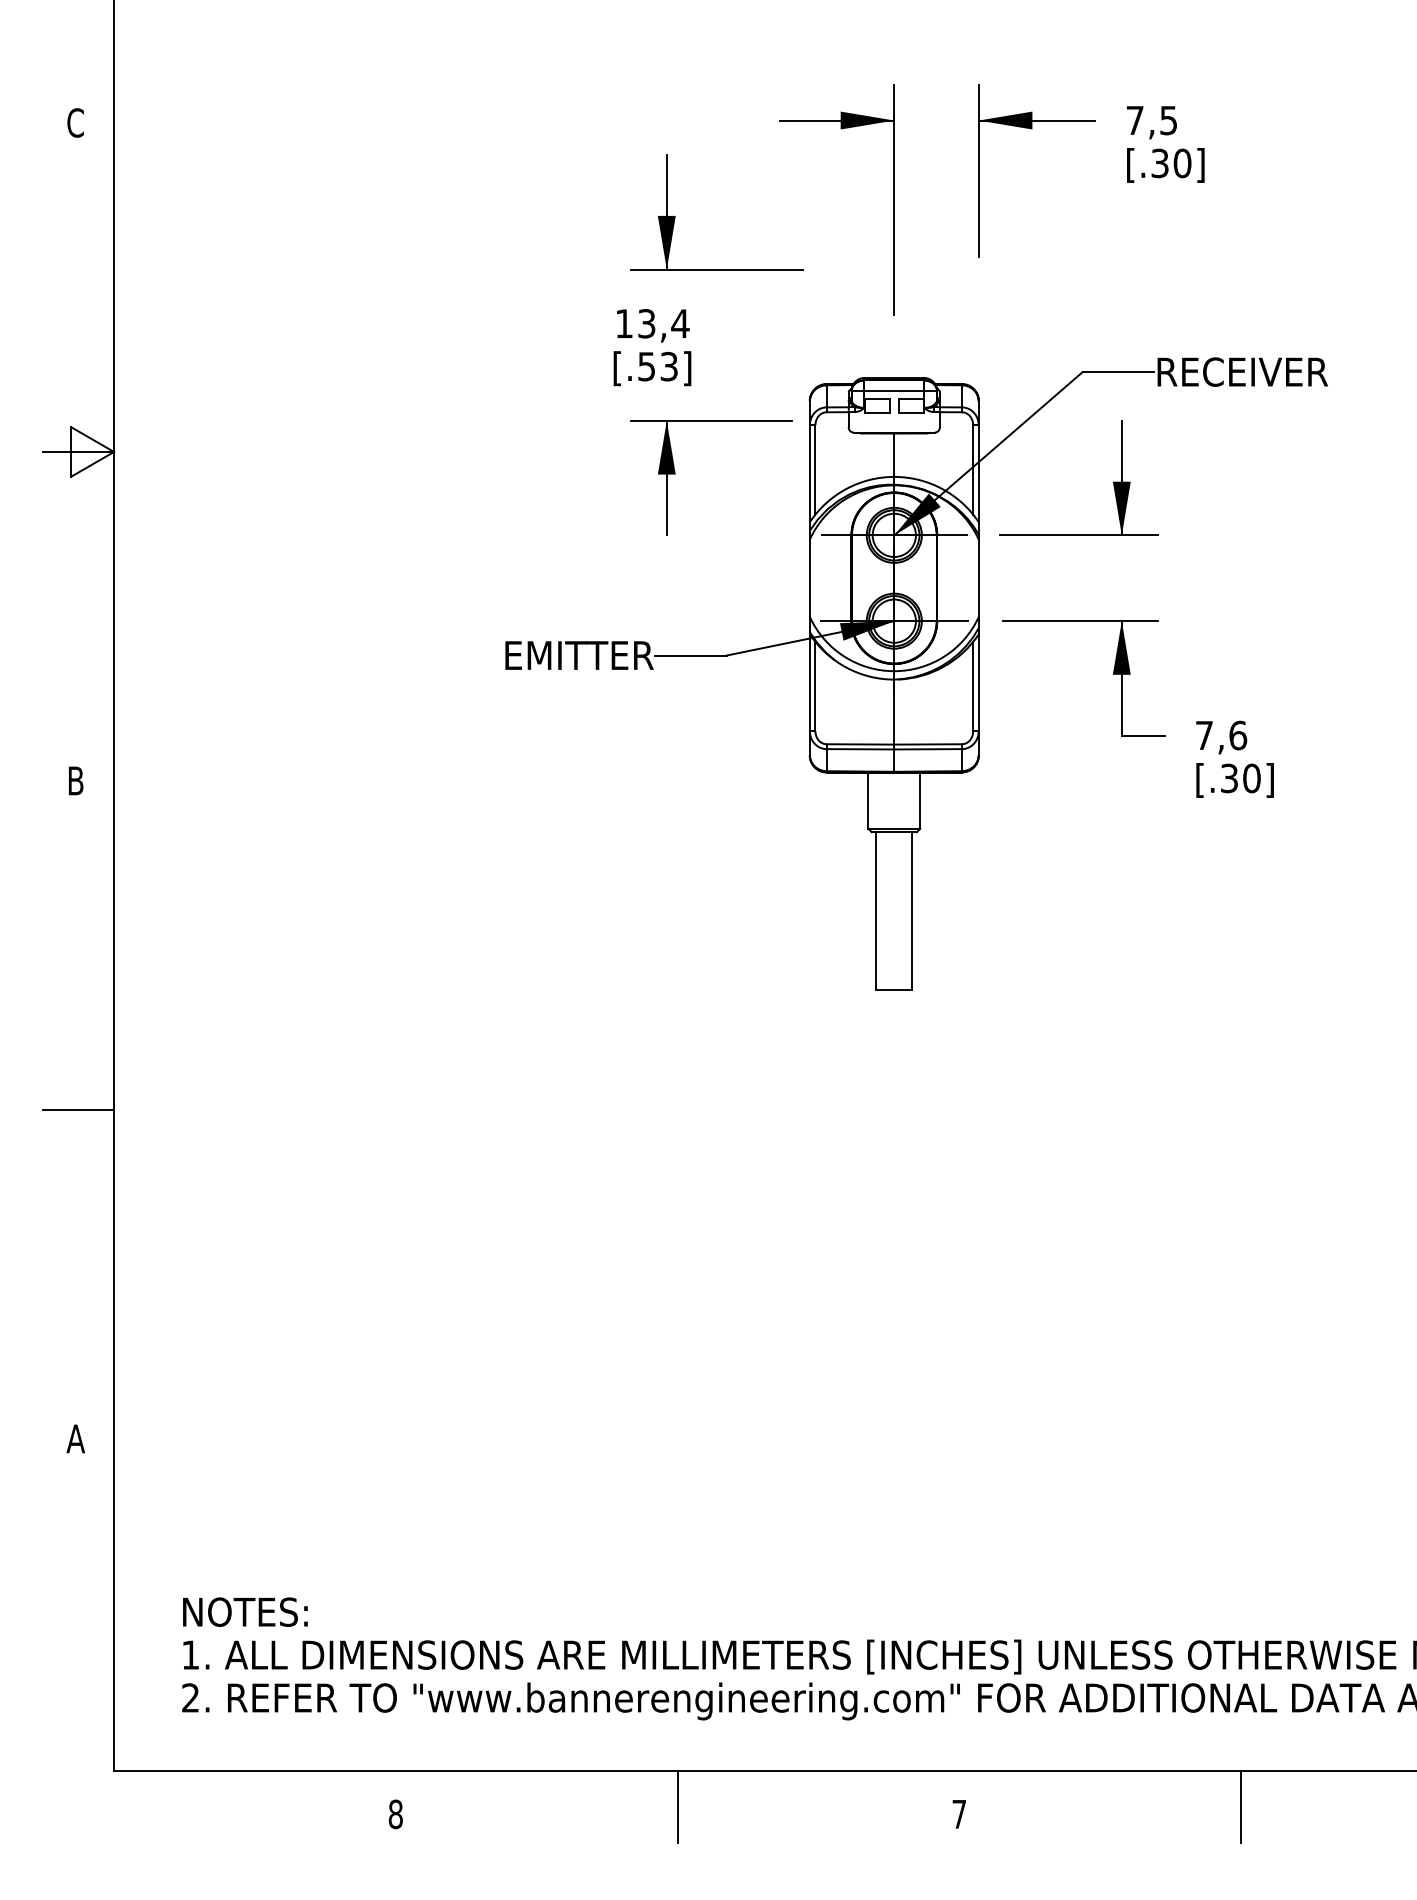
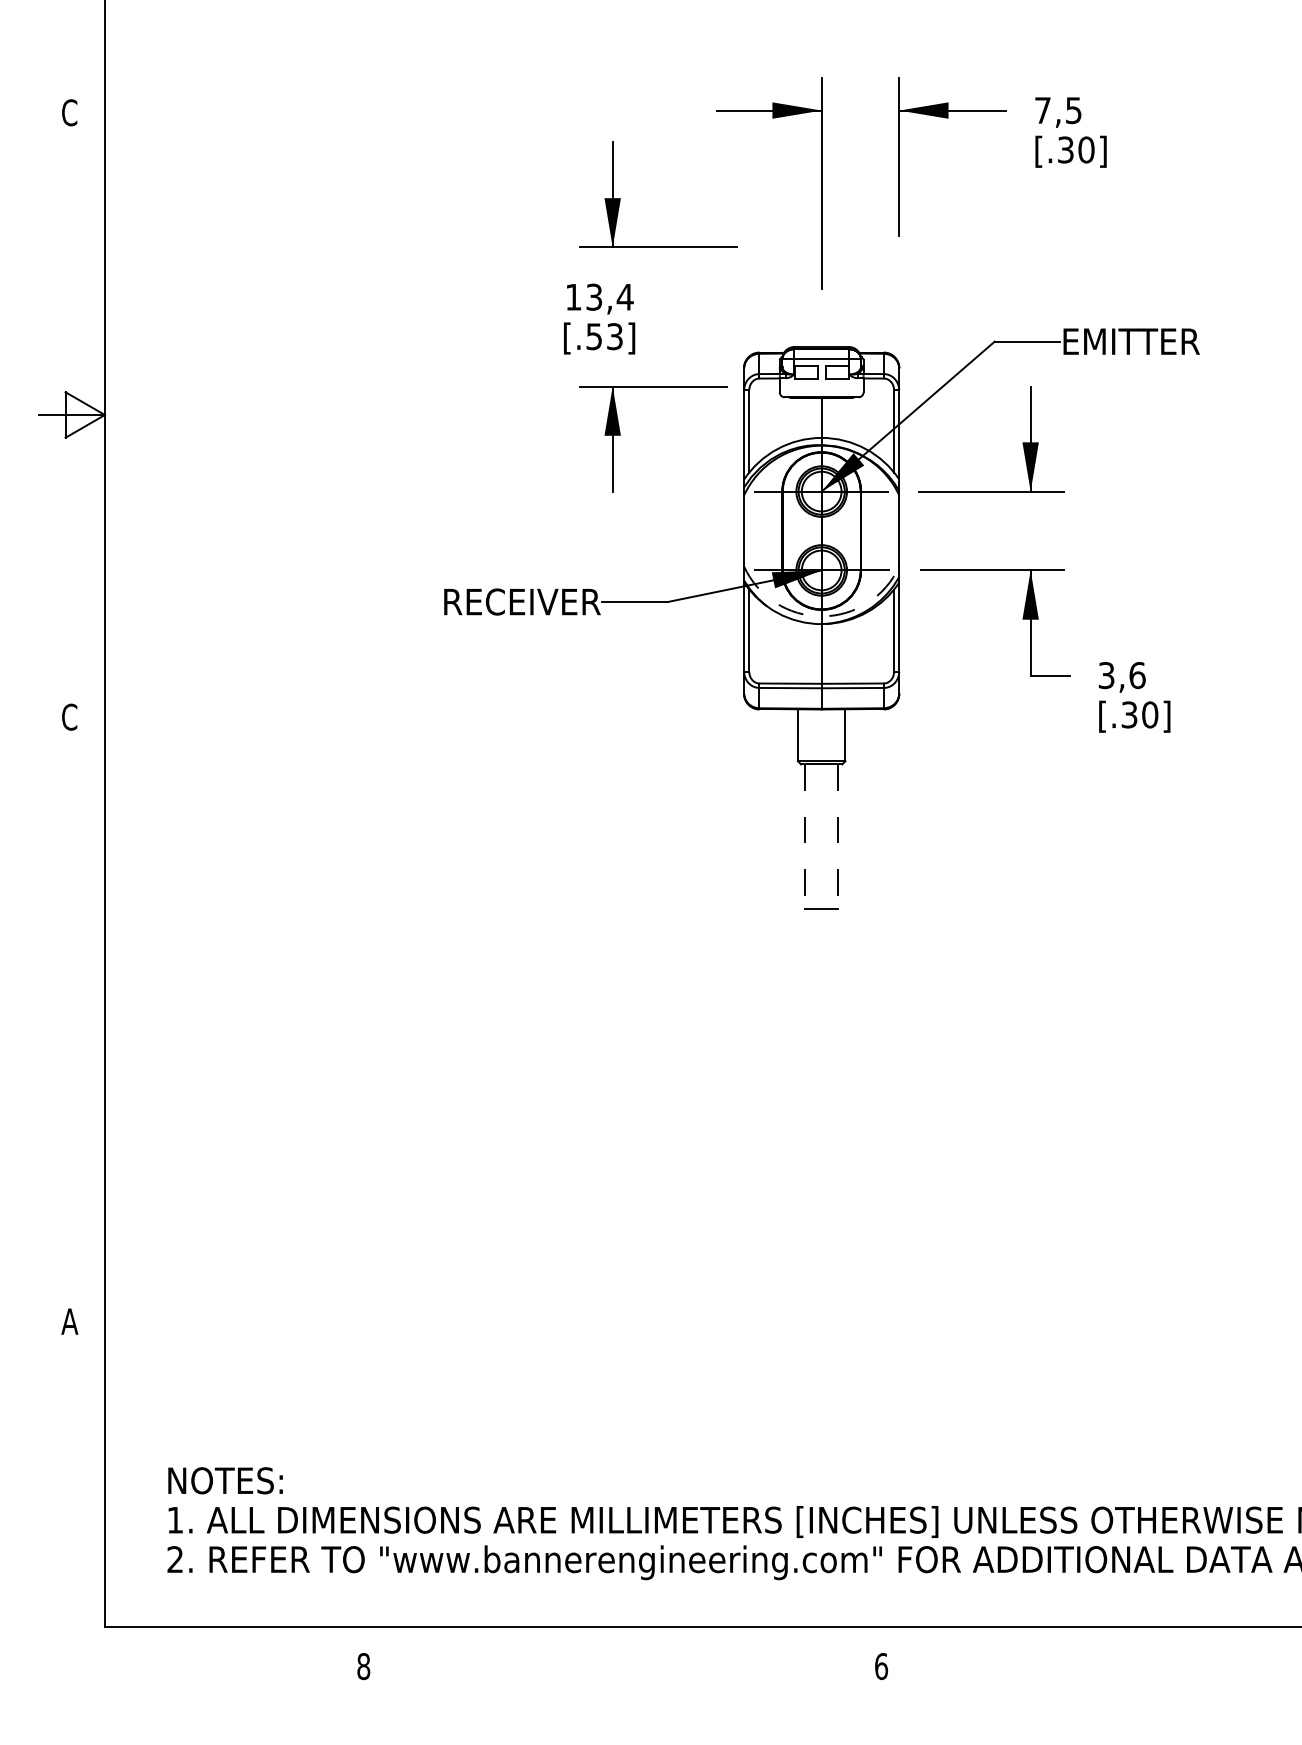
text: (1244, 371) -> (1143, 341), RECEIVER -> EMITTER
text: (545, 655) -> (501, 601), EMITTER -> RECEIVER
arc: (894, 671) -> (821, 616), solid -> dashed
text: (1204, 735) -> (1106, 675), 7,6 -> 3,6
text: (75, 780) -> (69, 716), B -> C
line: (876, 910) -> (805, 836), solid -> dashed
line: (912, 910) -> (838, 836), solid -> dashed
line: (78, 1109) -> (72, 1019), removed
line: (677, 1806) -> (622, 1659), removed
line: (1241, 1806) -> (1140, 1659), removed
text: (959, 1814) -> (881, 1666), 7 -> 6

